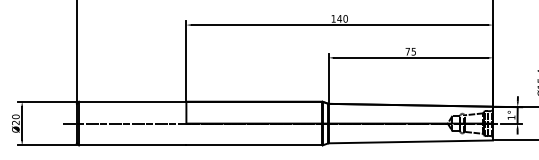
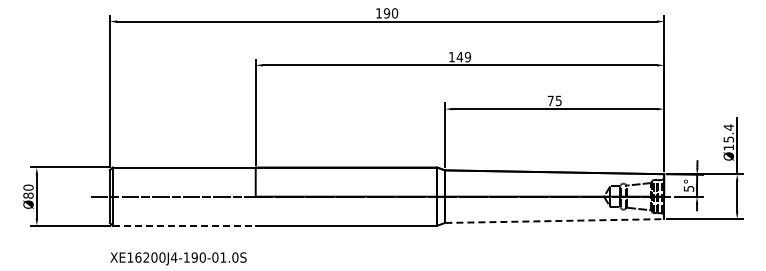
text: (345, 19) -> (467, 57), 140 -> 149
text: (511, 117) -> (688, 188), 1° -> 5°
text: (15, 122) -> (28, 195), Ø20 -> Ø80
line: (411, 142) -> (555, 221), solid -> dashed
line: (132, 145) -> (184, 225), solid -> dashed

